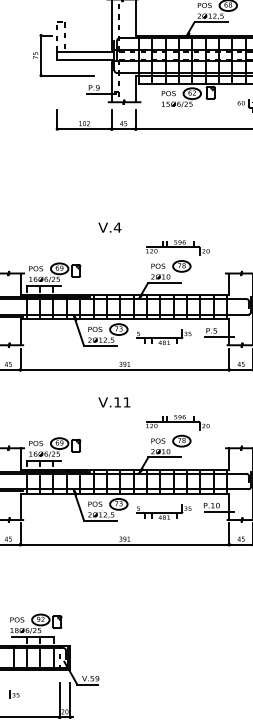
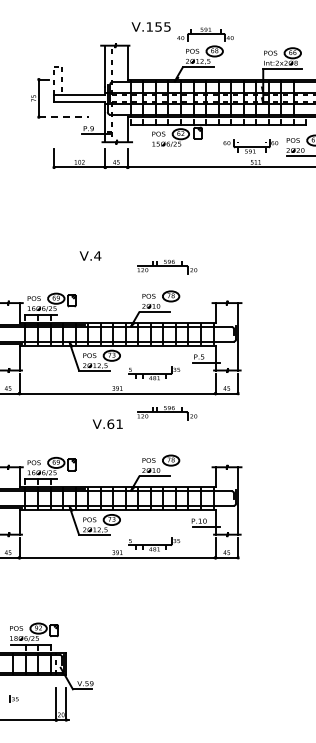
line: (67, 75) -> (63, 117), solid -> dashed
text: (109, 227) -> (90, 255), moved
part: (178, 247) -> (167, 266), moved
part: (164, 337) -> (154, 373), moved
text: (117, 401) -> (110, 423), V.11 -> V.61
part: (178, 422) -> (167, 413), moved
part: (164, 512) -> (154, 544), moved

